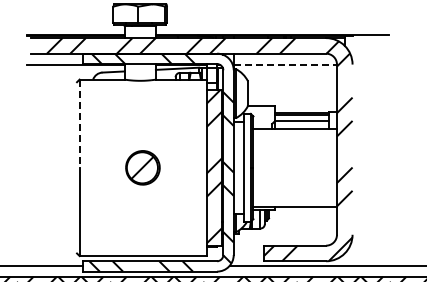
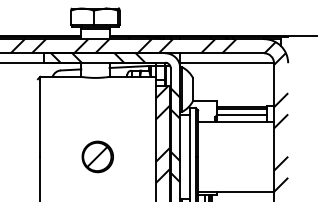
line: (285, 64) -> (227, 63), dashed -> solid
line: (79, 124) -> (40, 117), dashed -> solid

